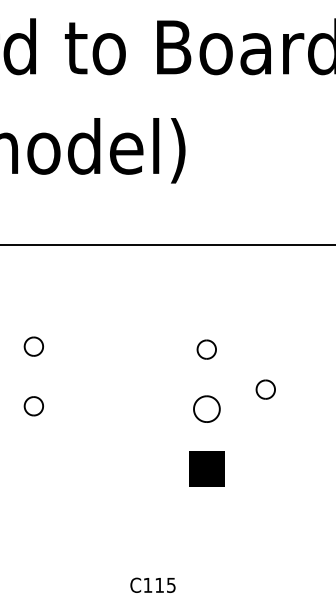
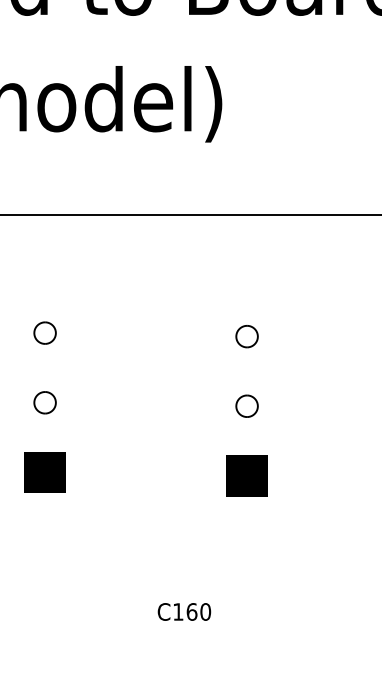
part: (265, 389) -> (315, 383), removed
part: (206, 409) -> (246, 406), size x0.71
part: (33, 465) -> (44, 471), added
text: (165, 584) -> (198, 610), C115 -> C160

